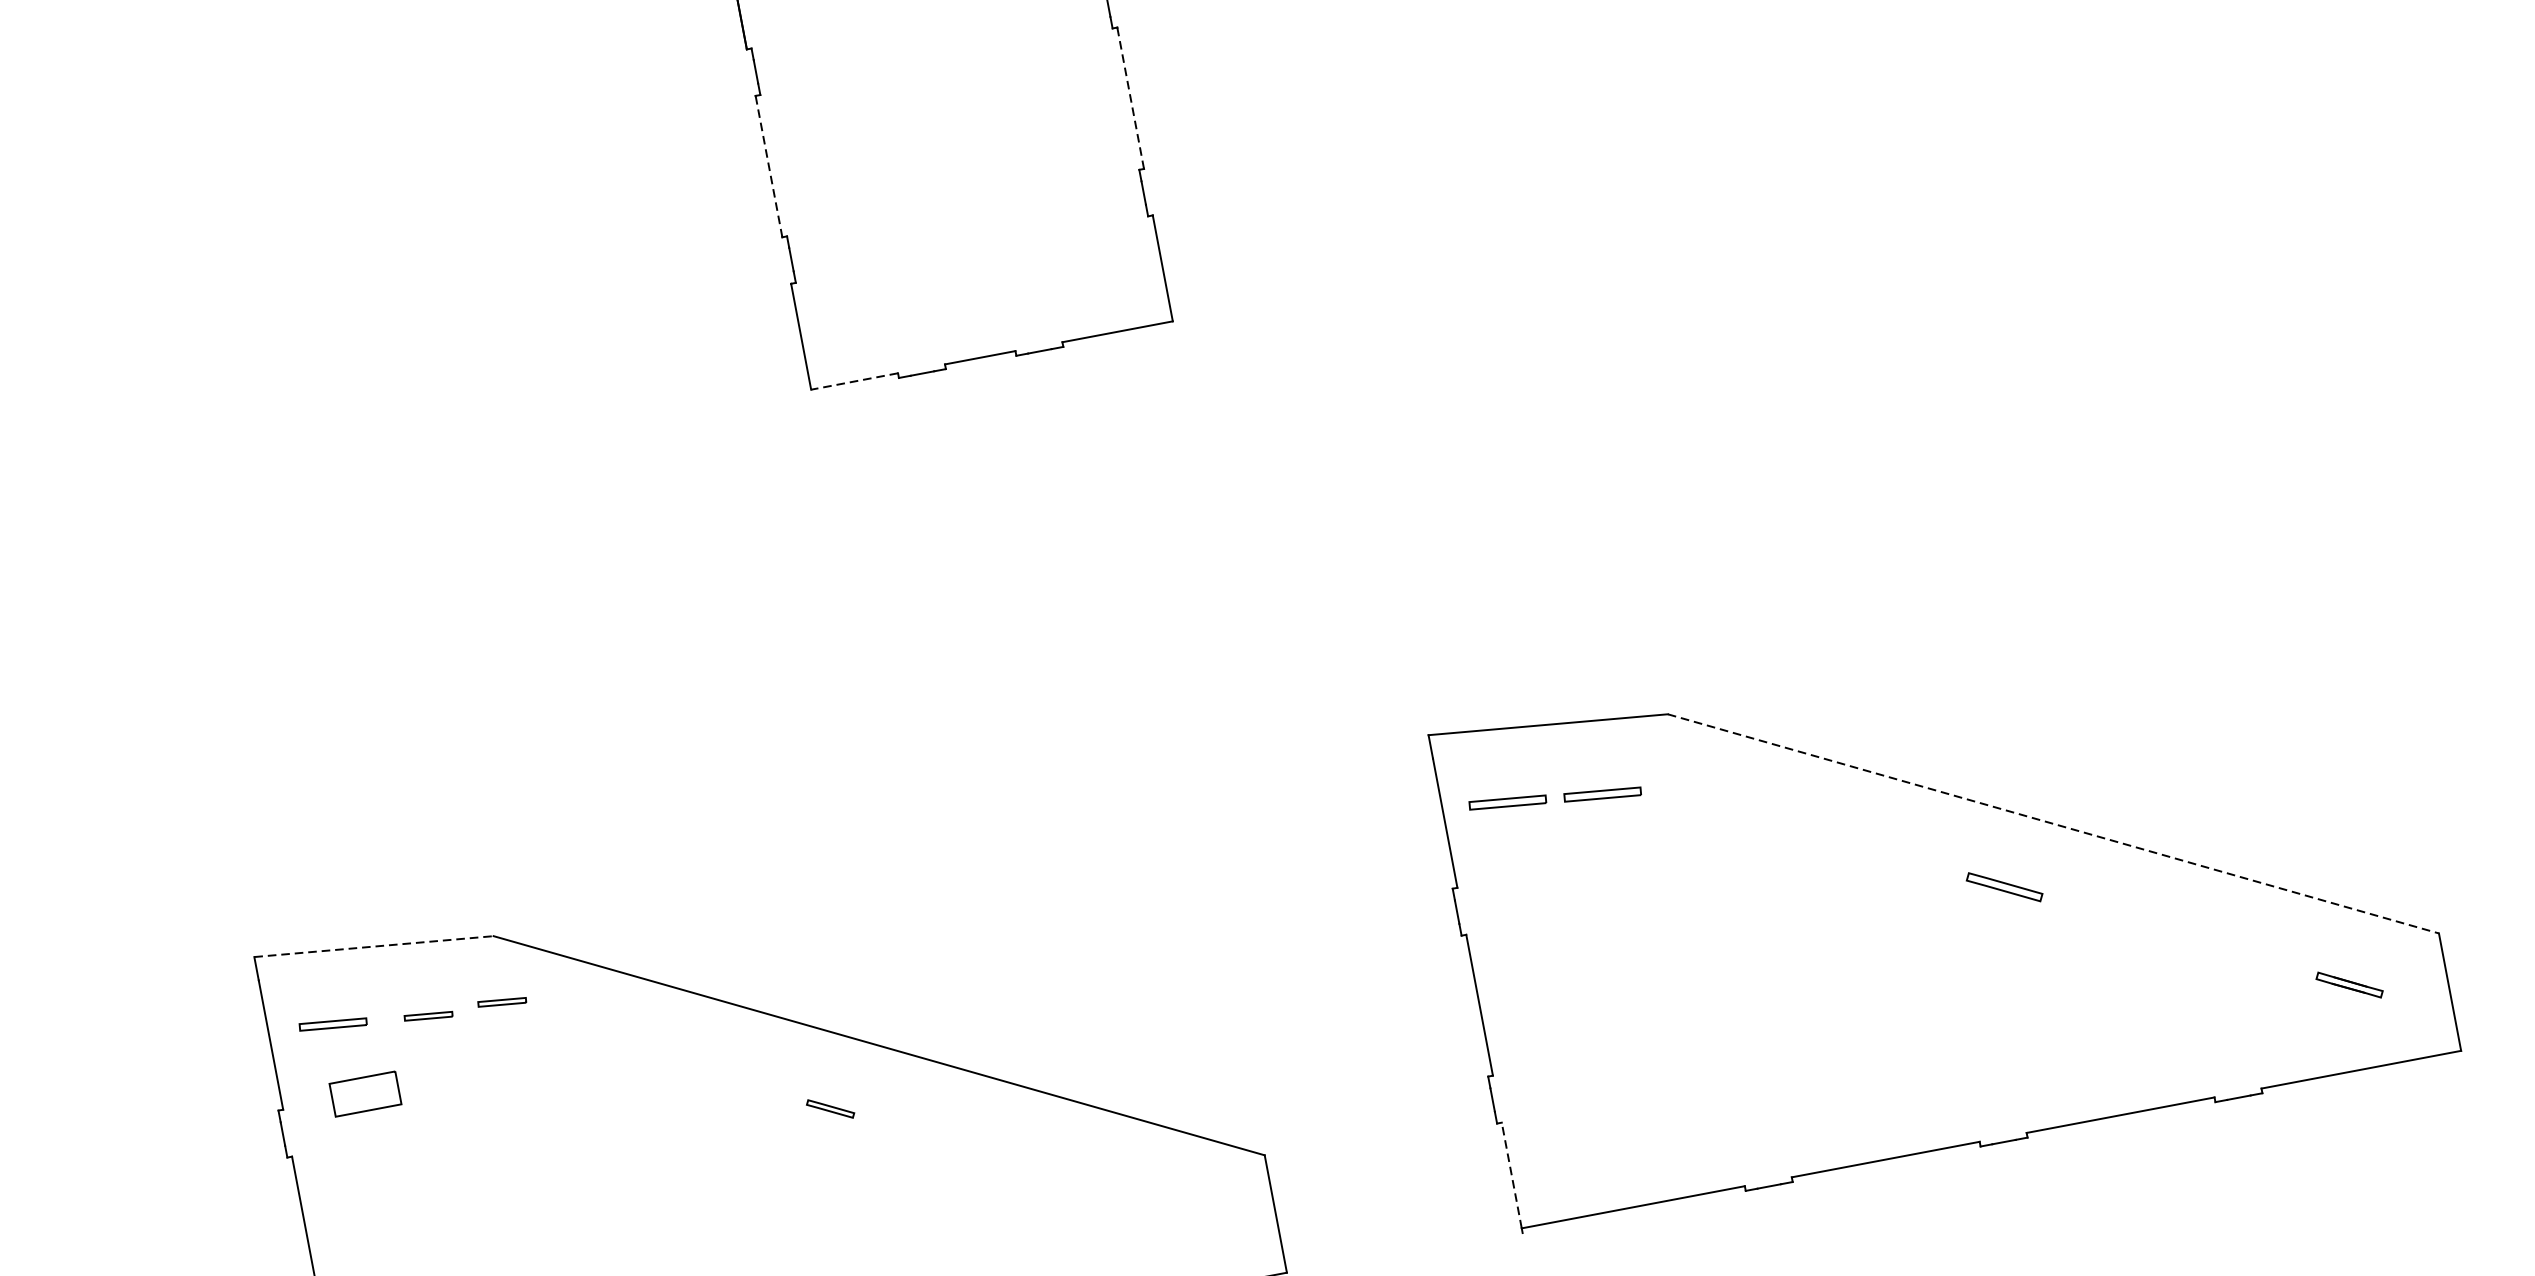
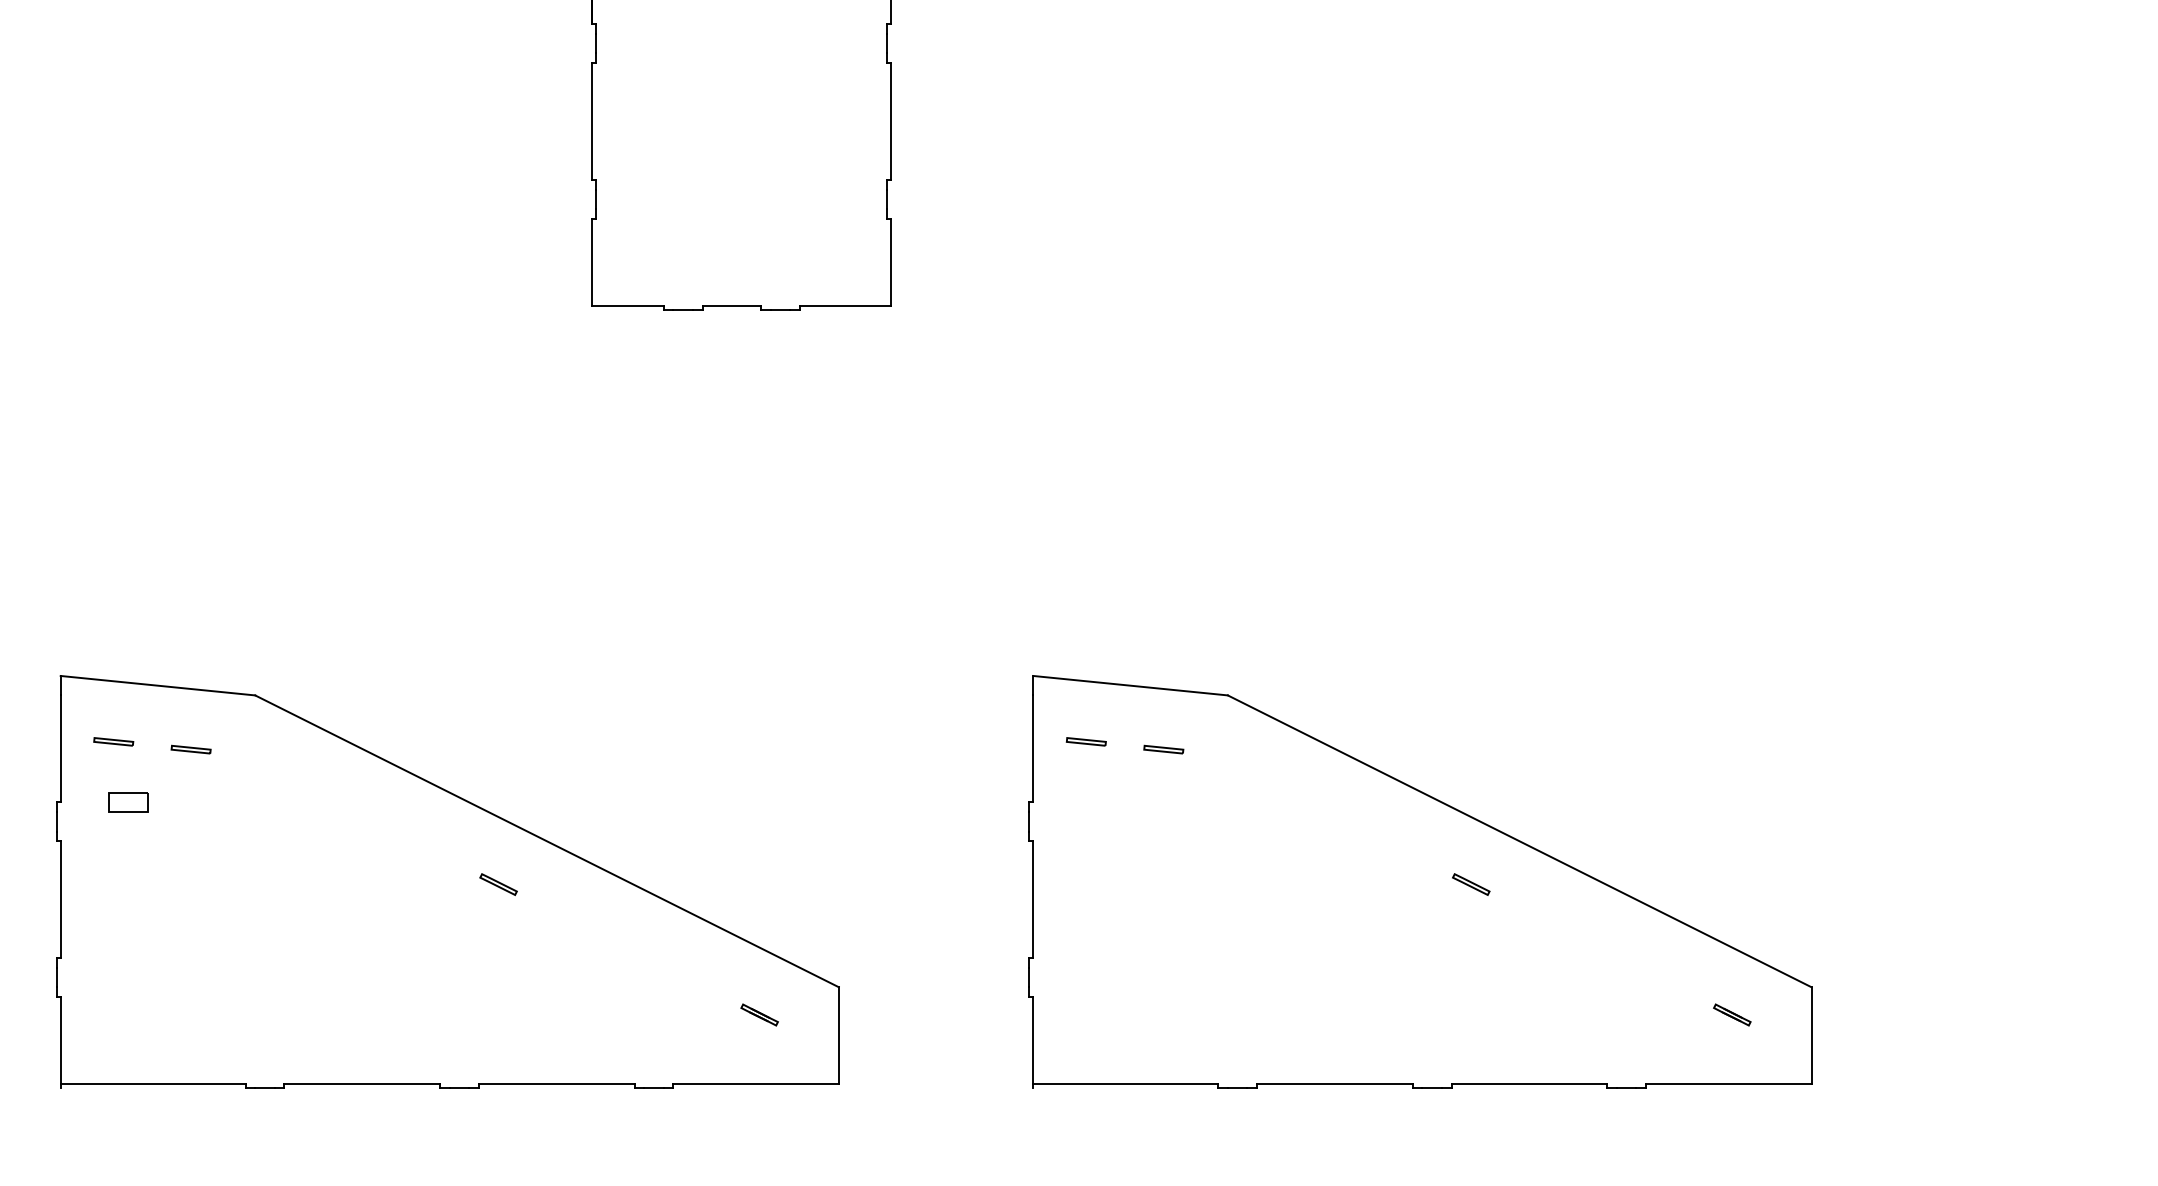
line: (1131, 99) -> (891, 122), dashed -> solid
line: (768, 167) -> (591, 122), dashed -> solid
line: (854, 381) -> (627, 306), dashed -> solid
part: (1602, 794) -> (1163, 749), size x0.62
part: (1506, 802) -> (1085, 741), size x0.62
line: (2054, 823) -> (1520, 841), dashed -> solid
part: (2005, 886) -> (1471, 884), size x0.62
line: (373, 946) -> (157, 685), dashed -> solid
part: (2349, 984) -> (1732, 1014), size x0.71
part: (501, 1002) -> (251, 749), removed
part: (333, 1024) -> (113, 741), size x0.71
part: (365, 1094) -> (128, 802), size x0.71
line: (1511, 1175) -> (1033, 1040), dashed -> solid
part: (1175, 1206) -> (759, 1014), added

